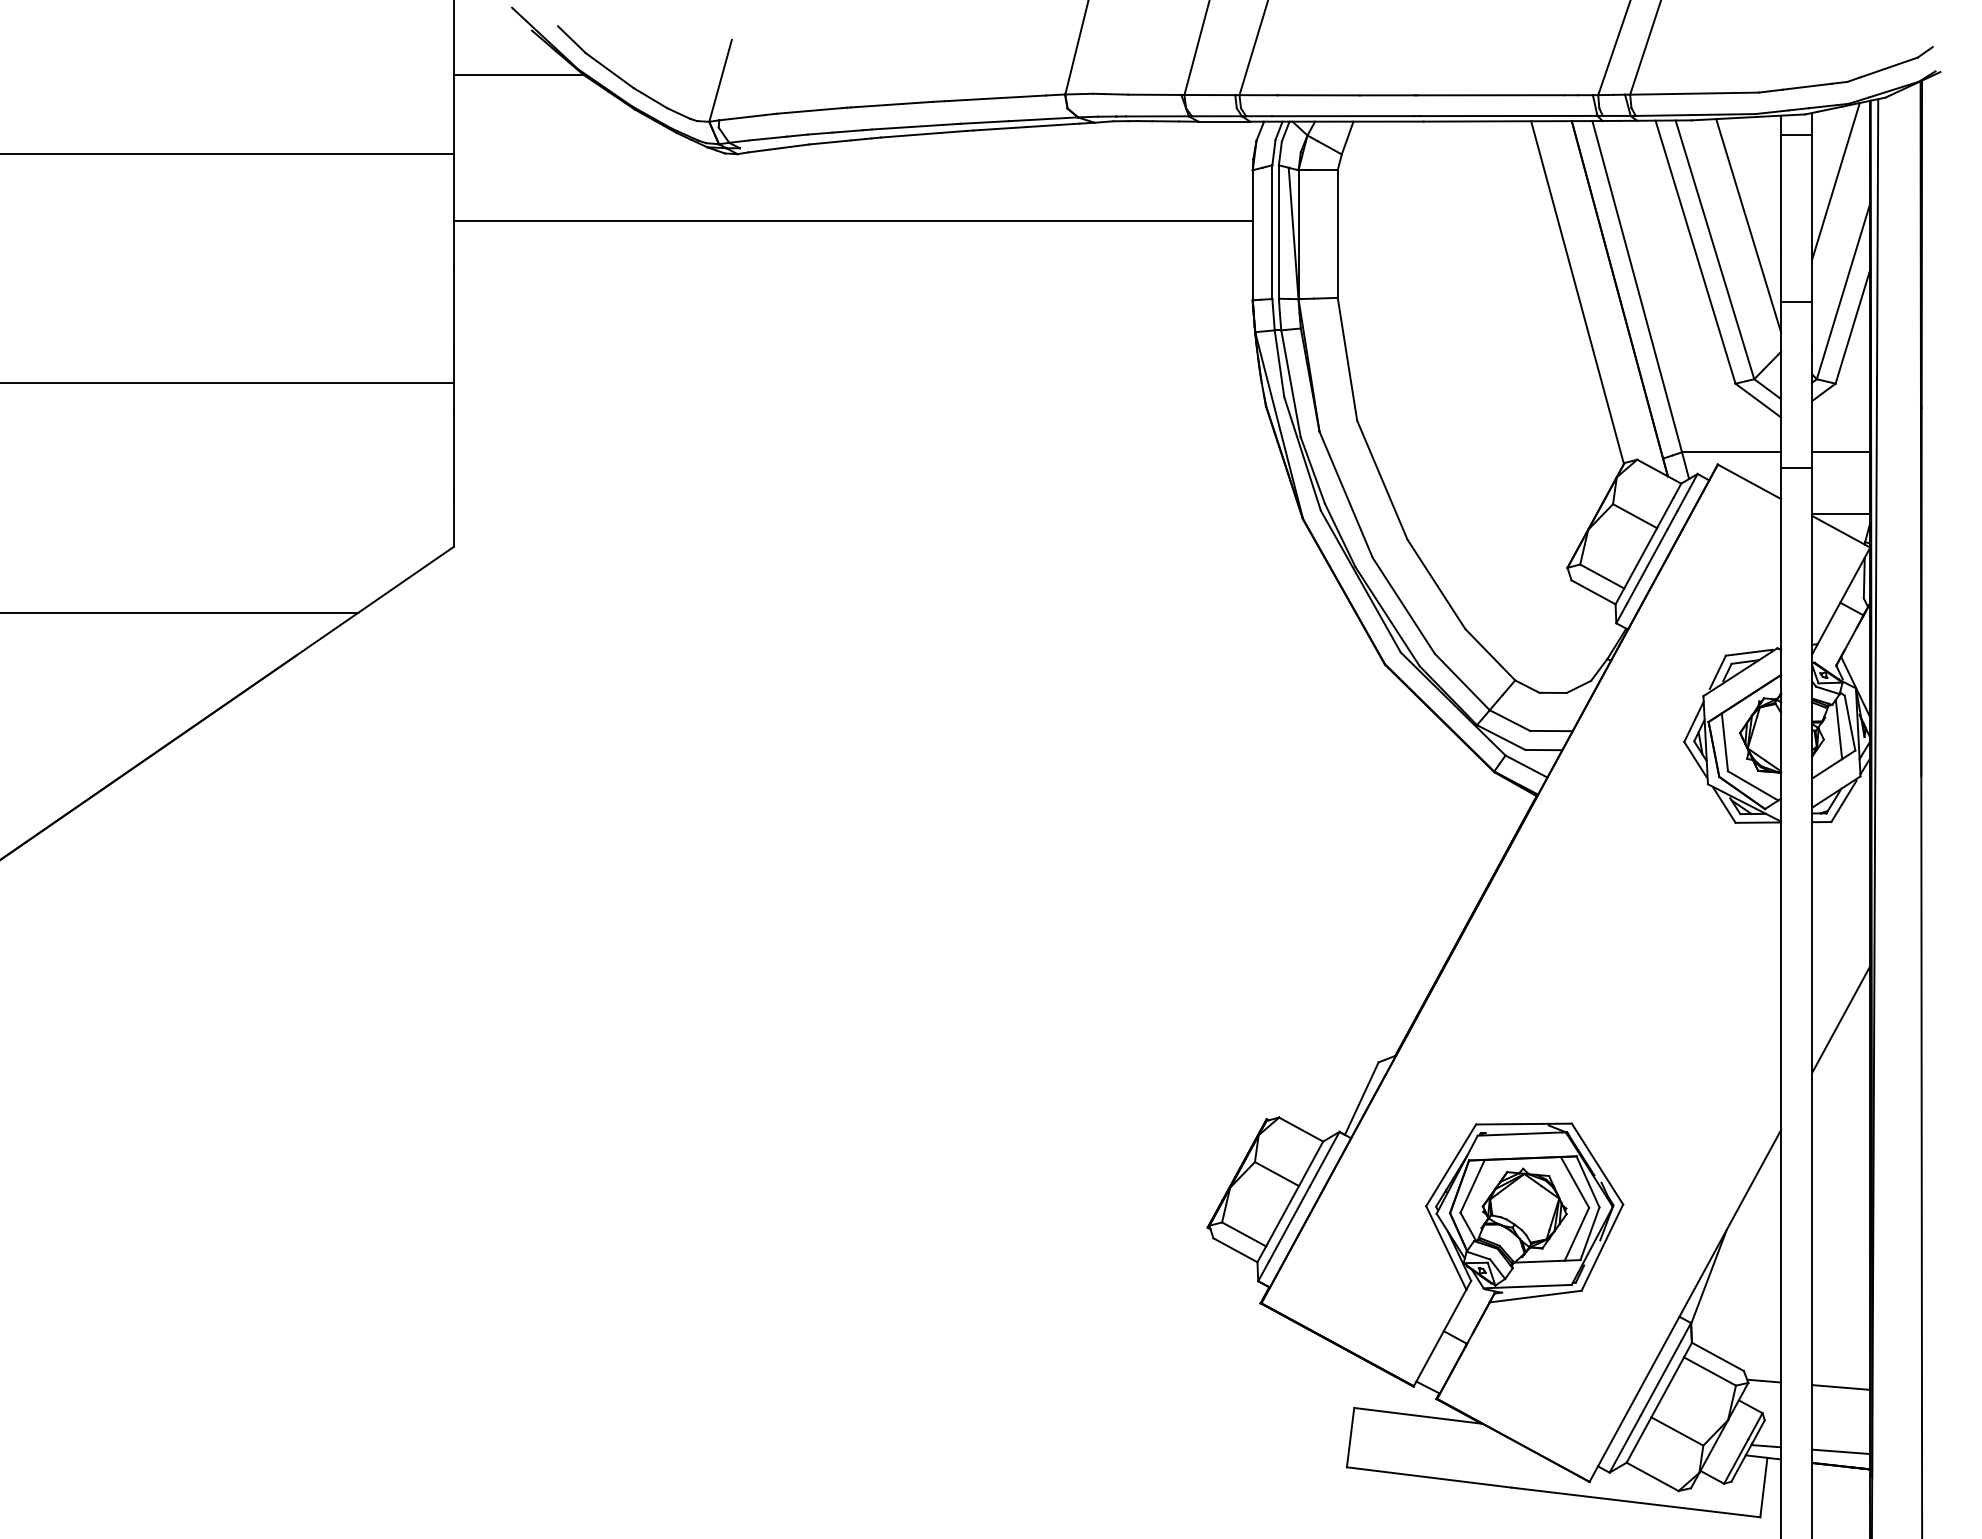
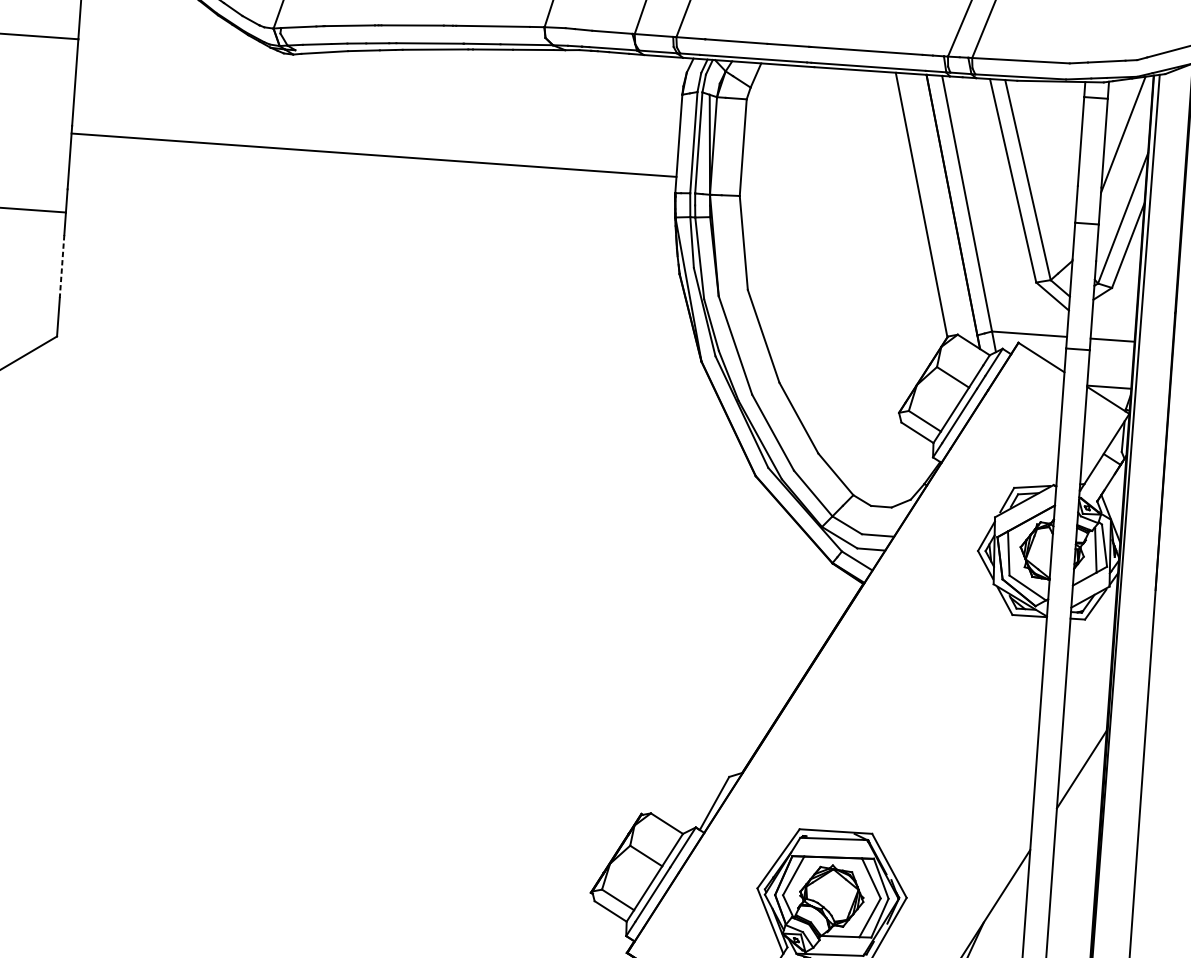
line: (852, 220) -> (373, 154), moved
line: (1748, 225) -> (1054, 163), removed
line: (453, 454) -> (61, 266), solid -> dashed

